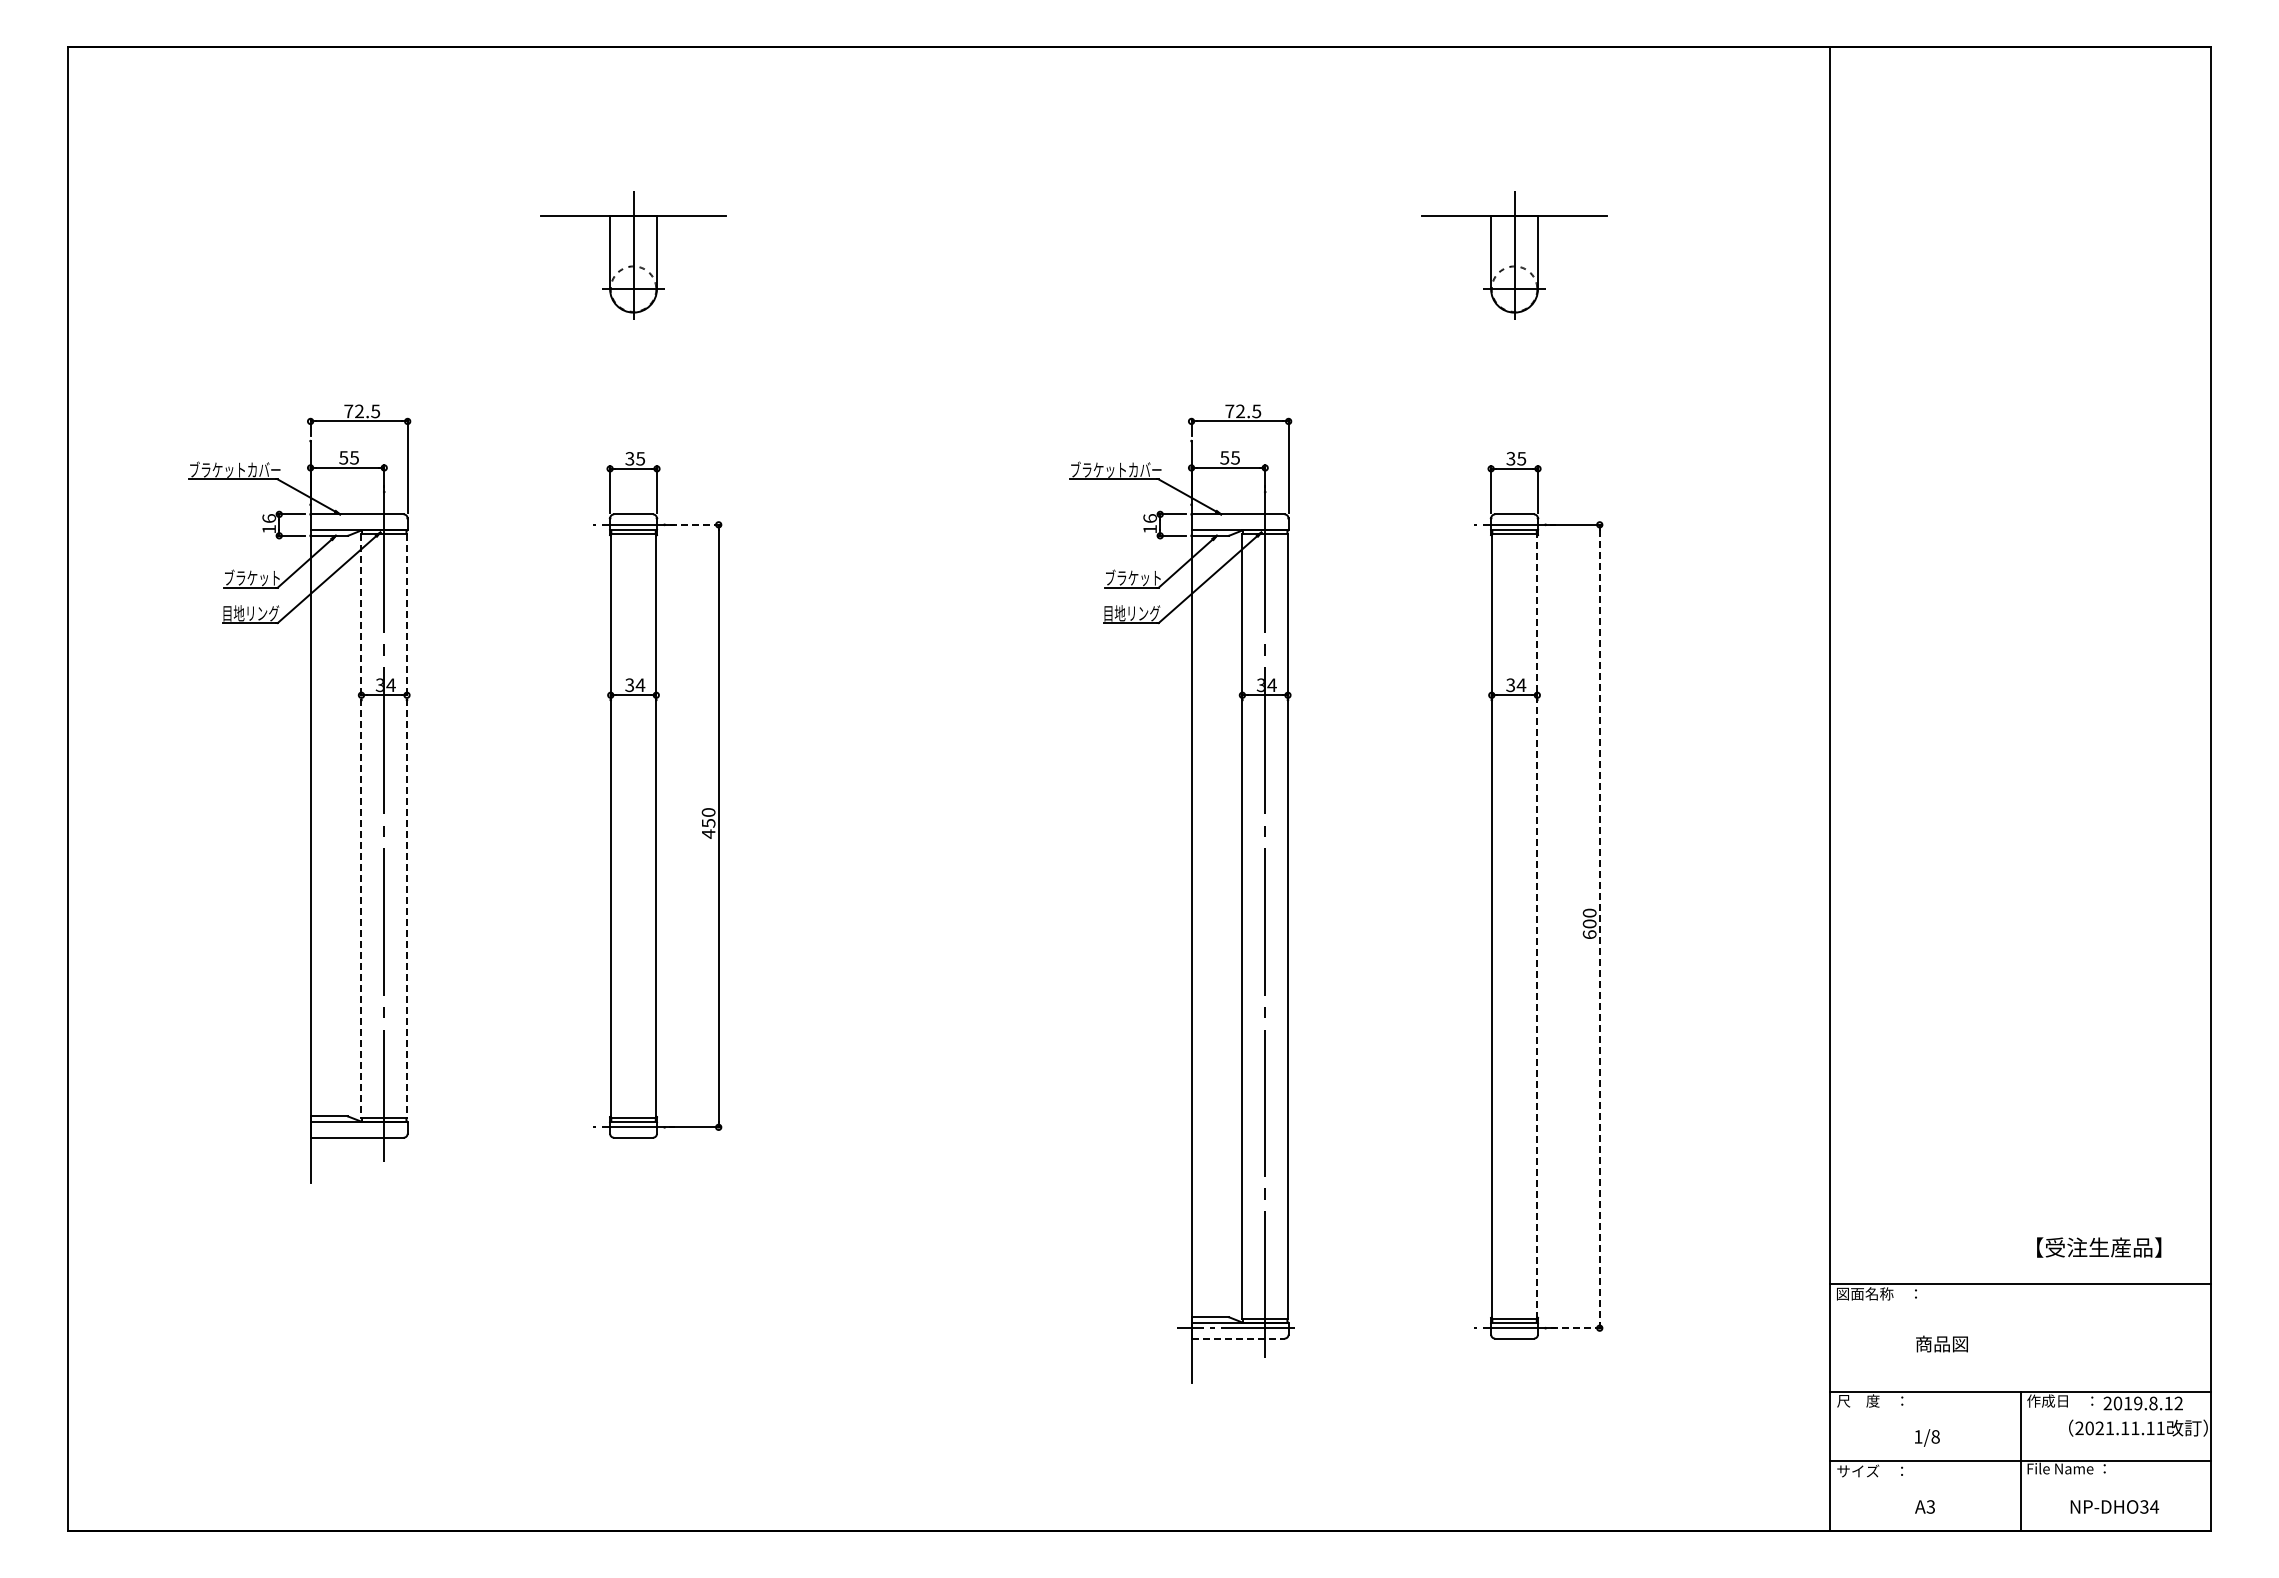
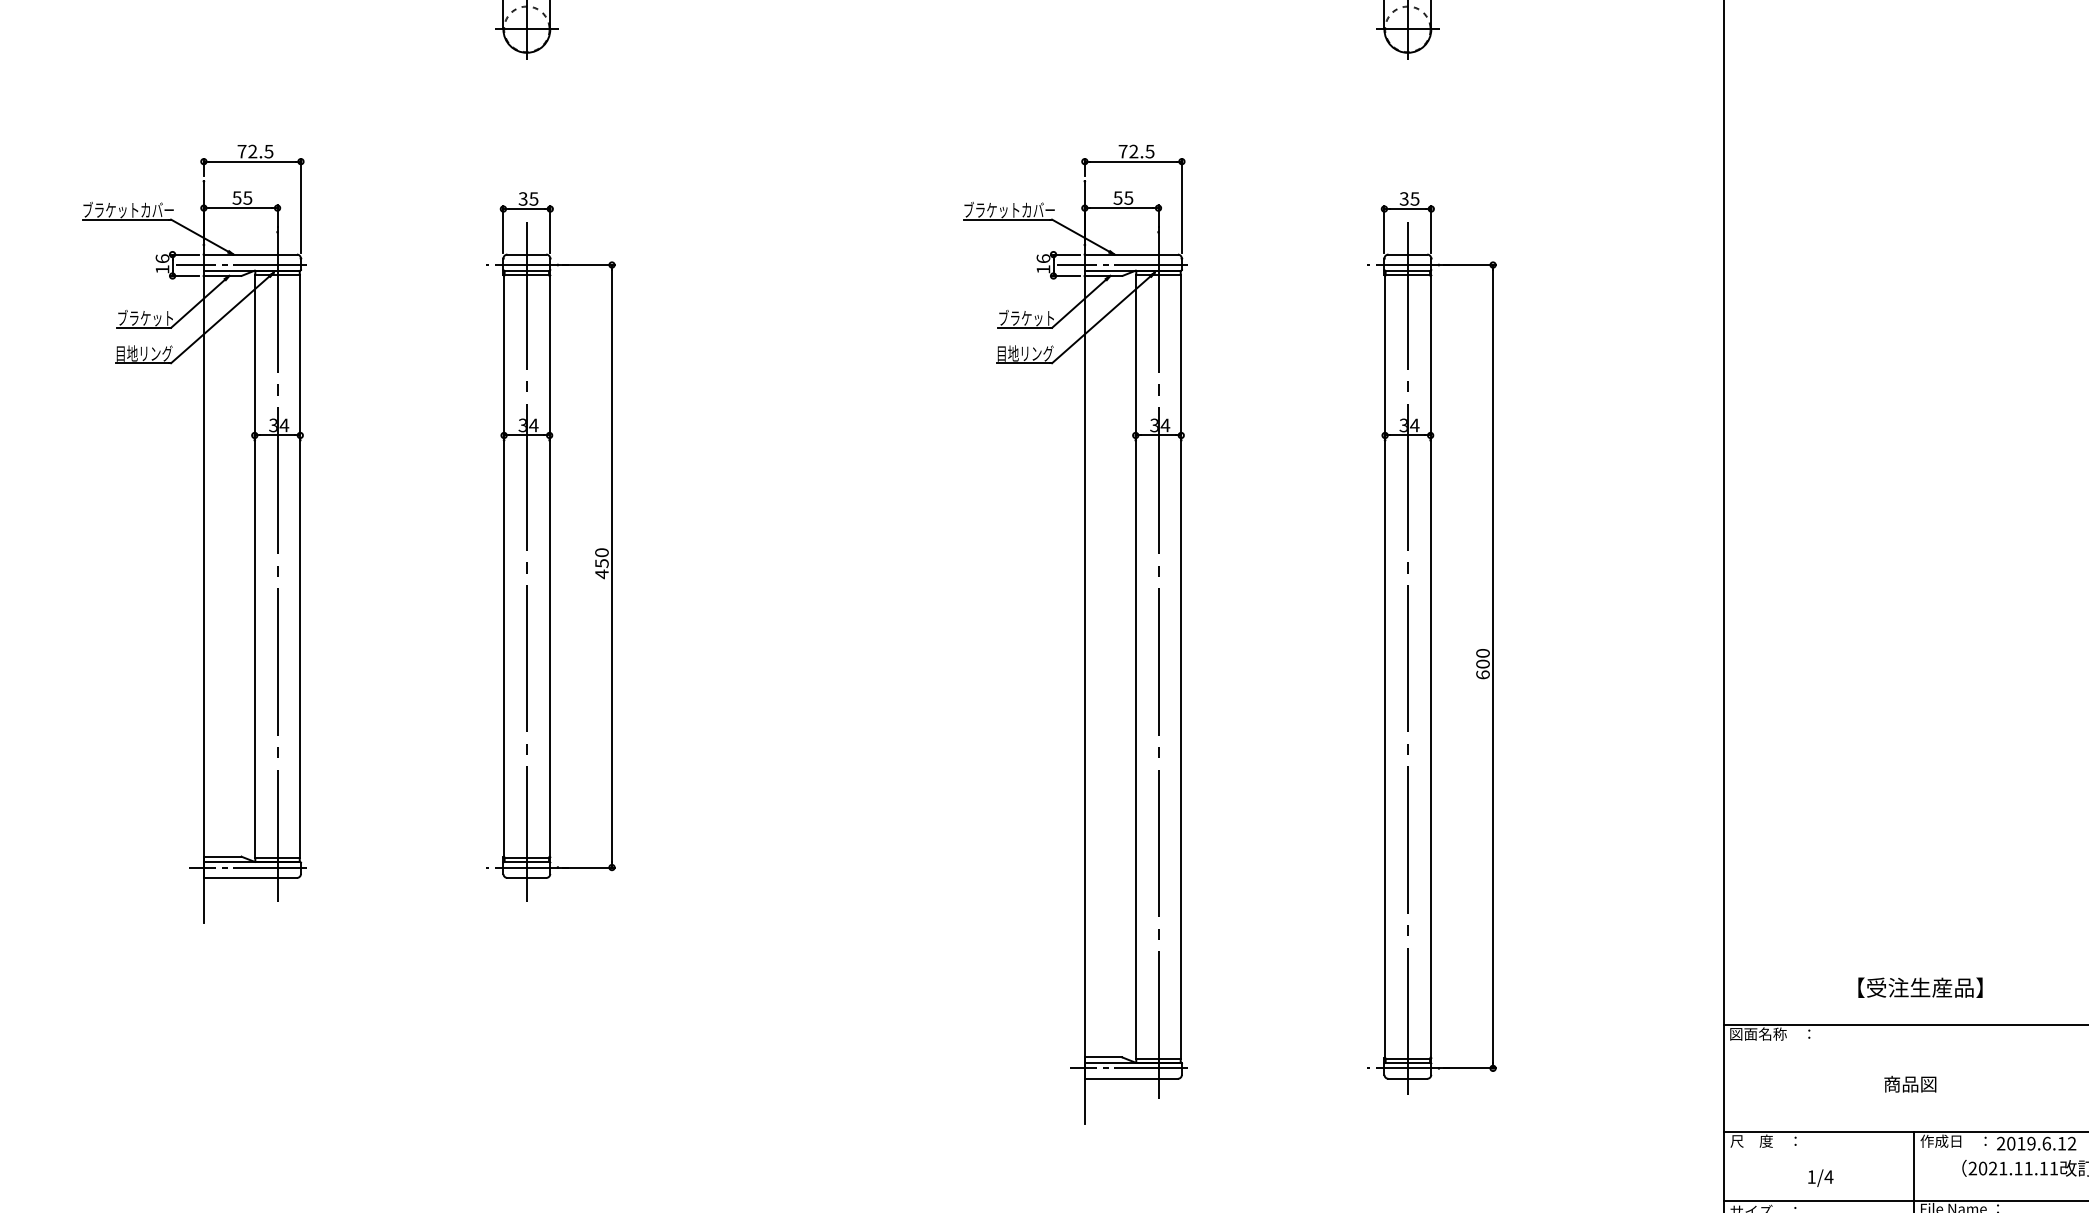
line: (347, 524) -> (240, 264), added
line: (695, 524) -> (588, 264), dashed -> solid
line: (1228, 524) -> (1121, 264), added
line: (633, 821) -> (526, 561), added
line: (361, 826) -> (254, 566), dashed -> solid
line: (407, 826) -> (300, 566), dashed -> solid
line: (1514, 921) -> (1407, 661), added
line: (1537, 926) -> (1430, 666), dashed -> solid
line: (1599, 927) -> (1492, 667), dashed -> solid
line: (354, 1127) -> (247, 867), added
text: (2099, 1247) -> (1920, 987), moved
line: (1576, 1328) -> (1469, 1068), dashed -> solid
line: (1238, 1338) -> (1131, 1078), dashed -> solid
text: (1941, 1343) -> (1909, 1083), moved
text: (2153, 1403) -> (2046, 1143), 2019.8.12 -> 2019.6.12
text: (1935, 1436) -> (1828, 1176), 1/8 -> 1/4

